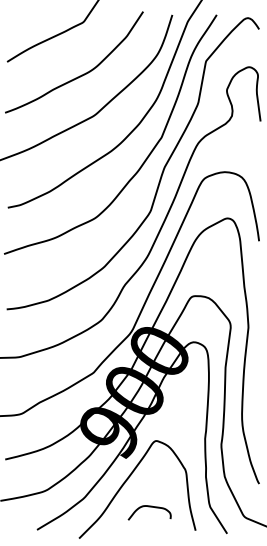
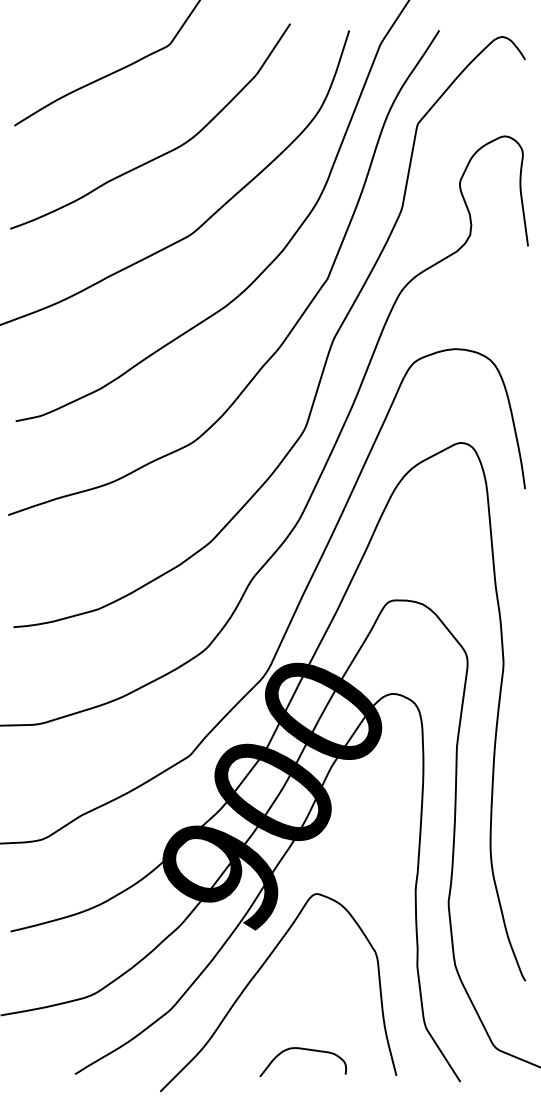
curve: (149, 507) -> (302, 1051), moved

